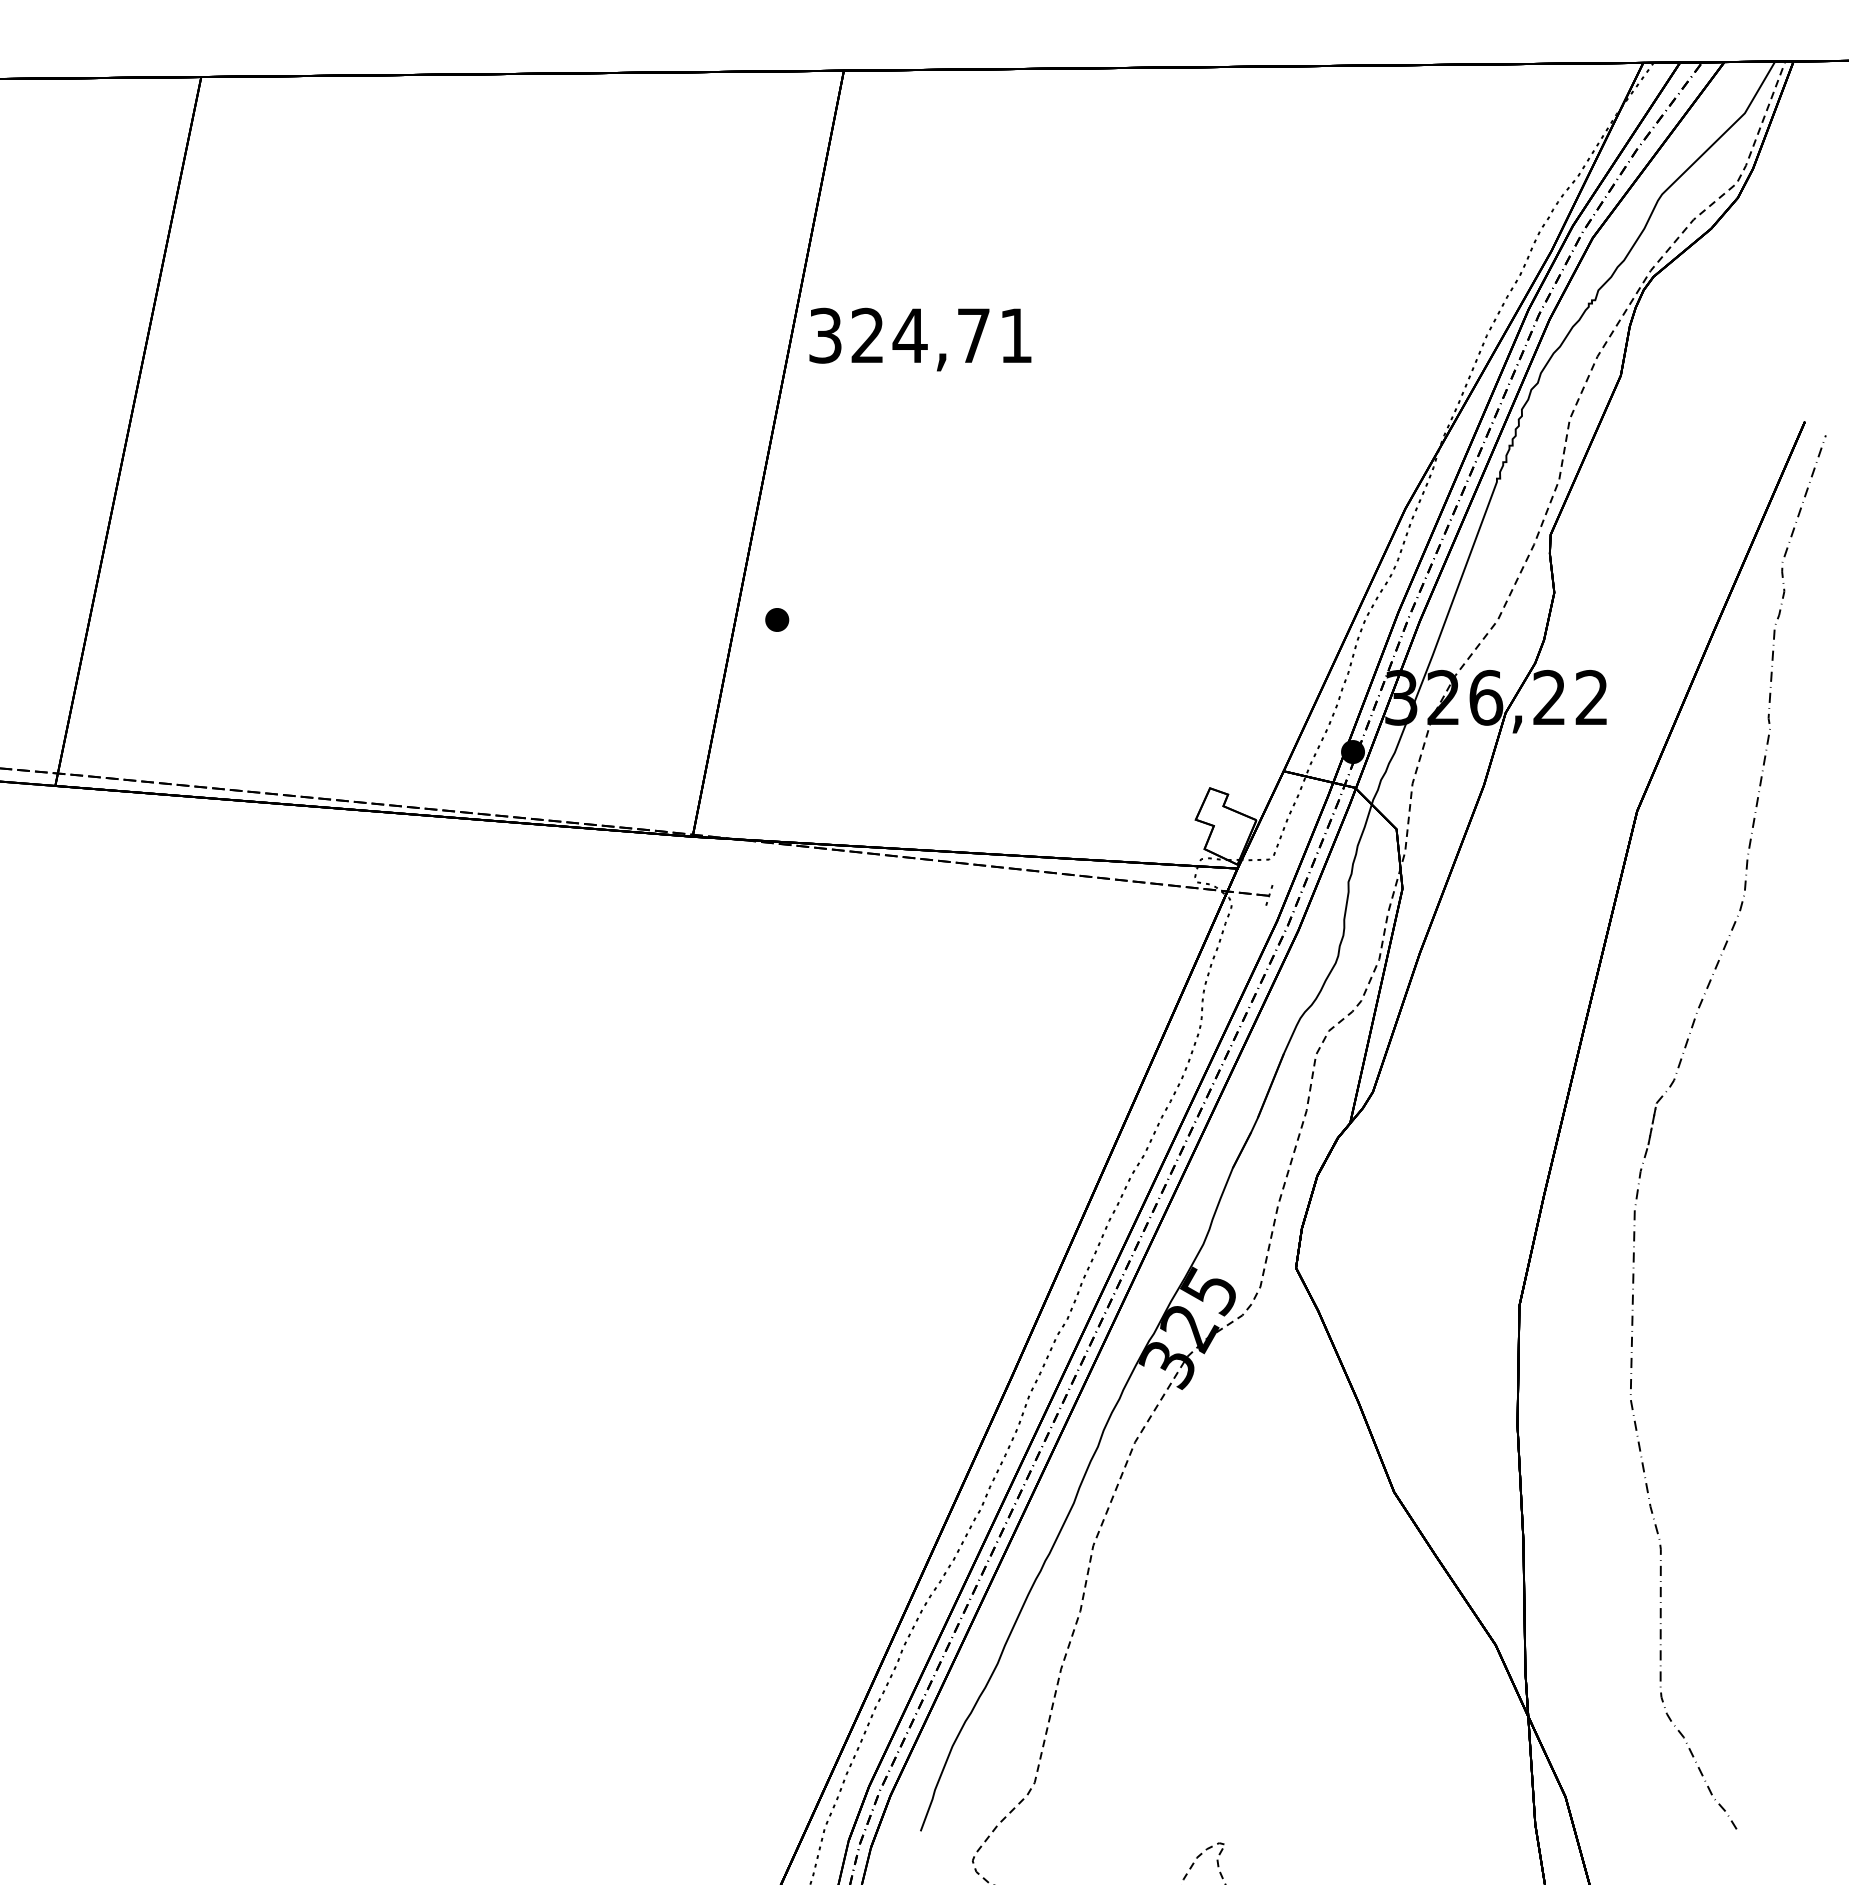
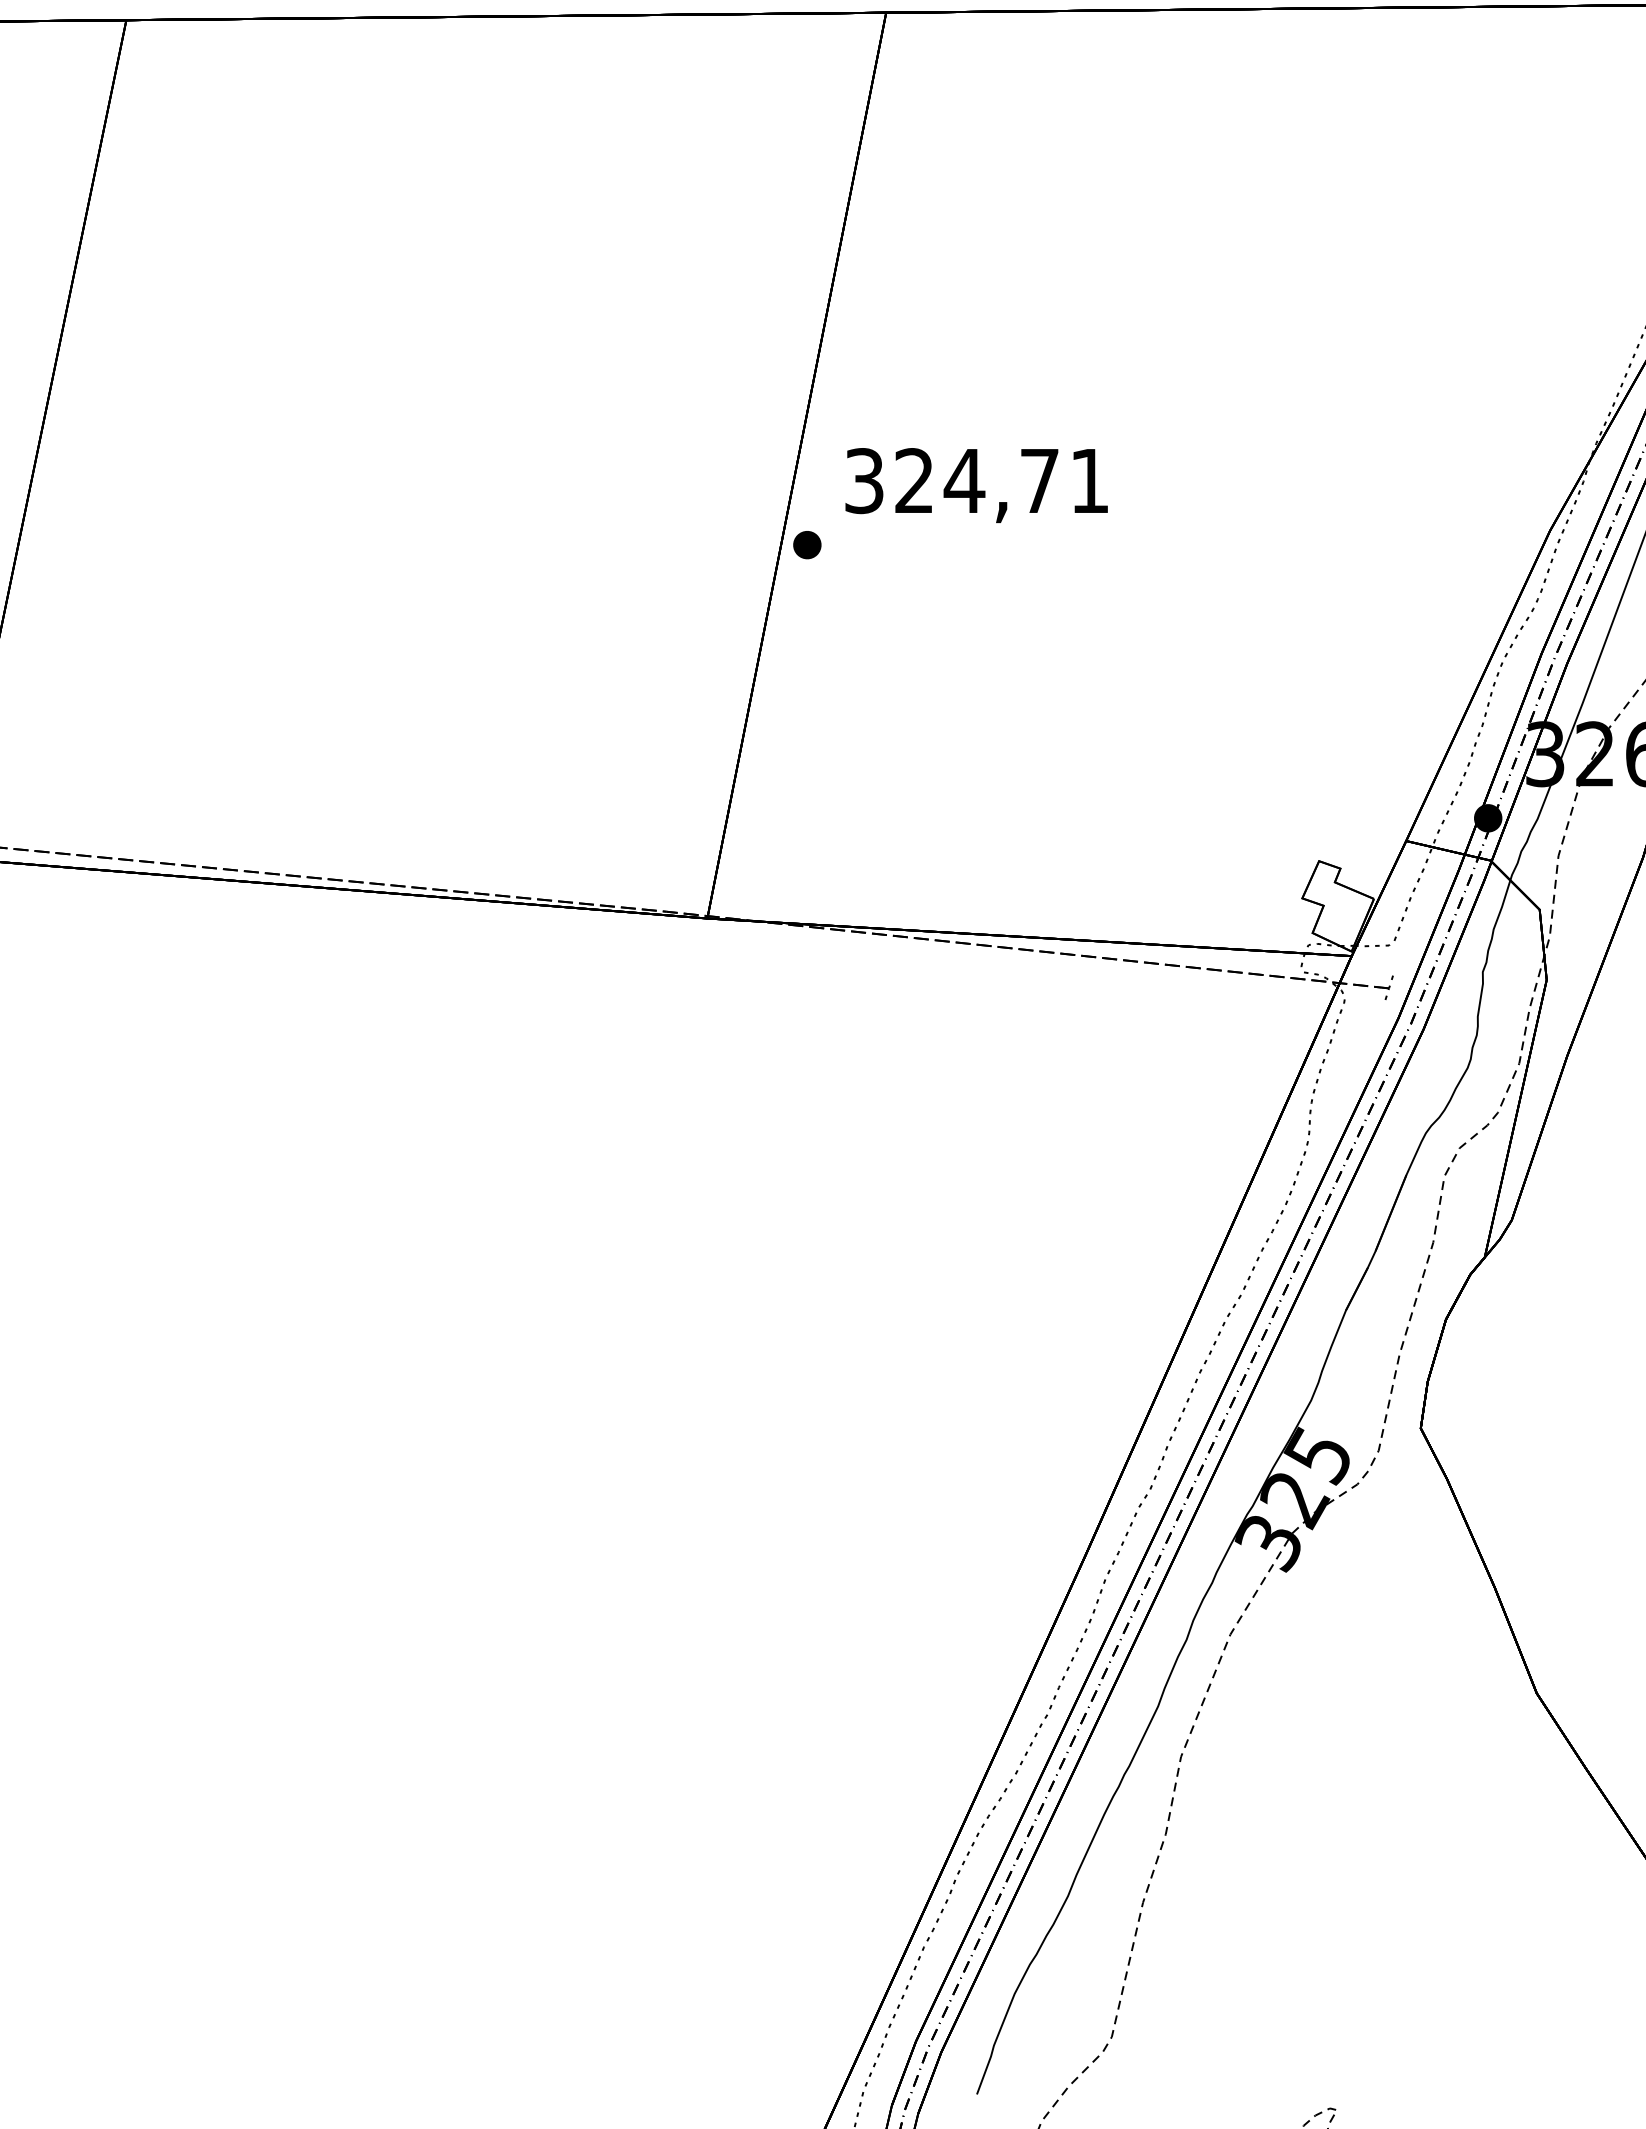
text: (920, 339) -> (976, 485), moved
part: (777, 619) -> (807, 544), moved

